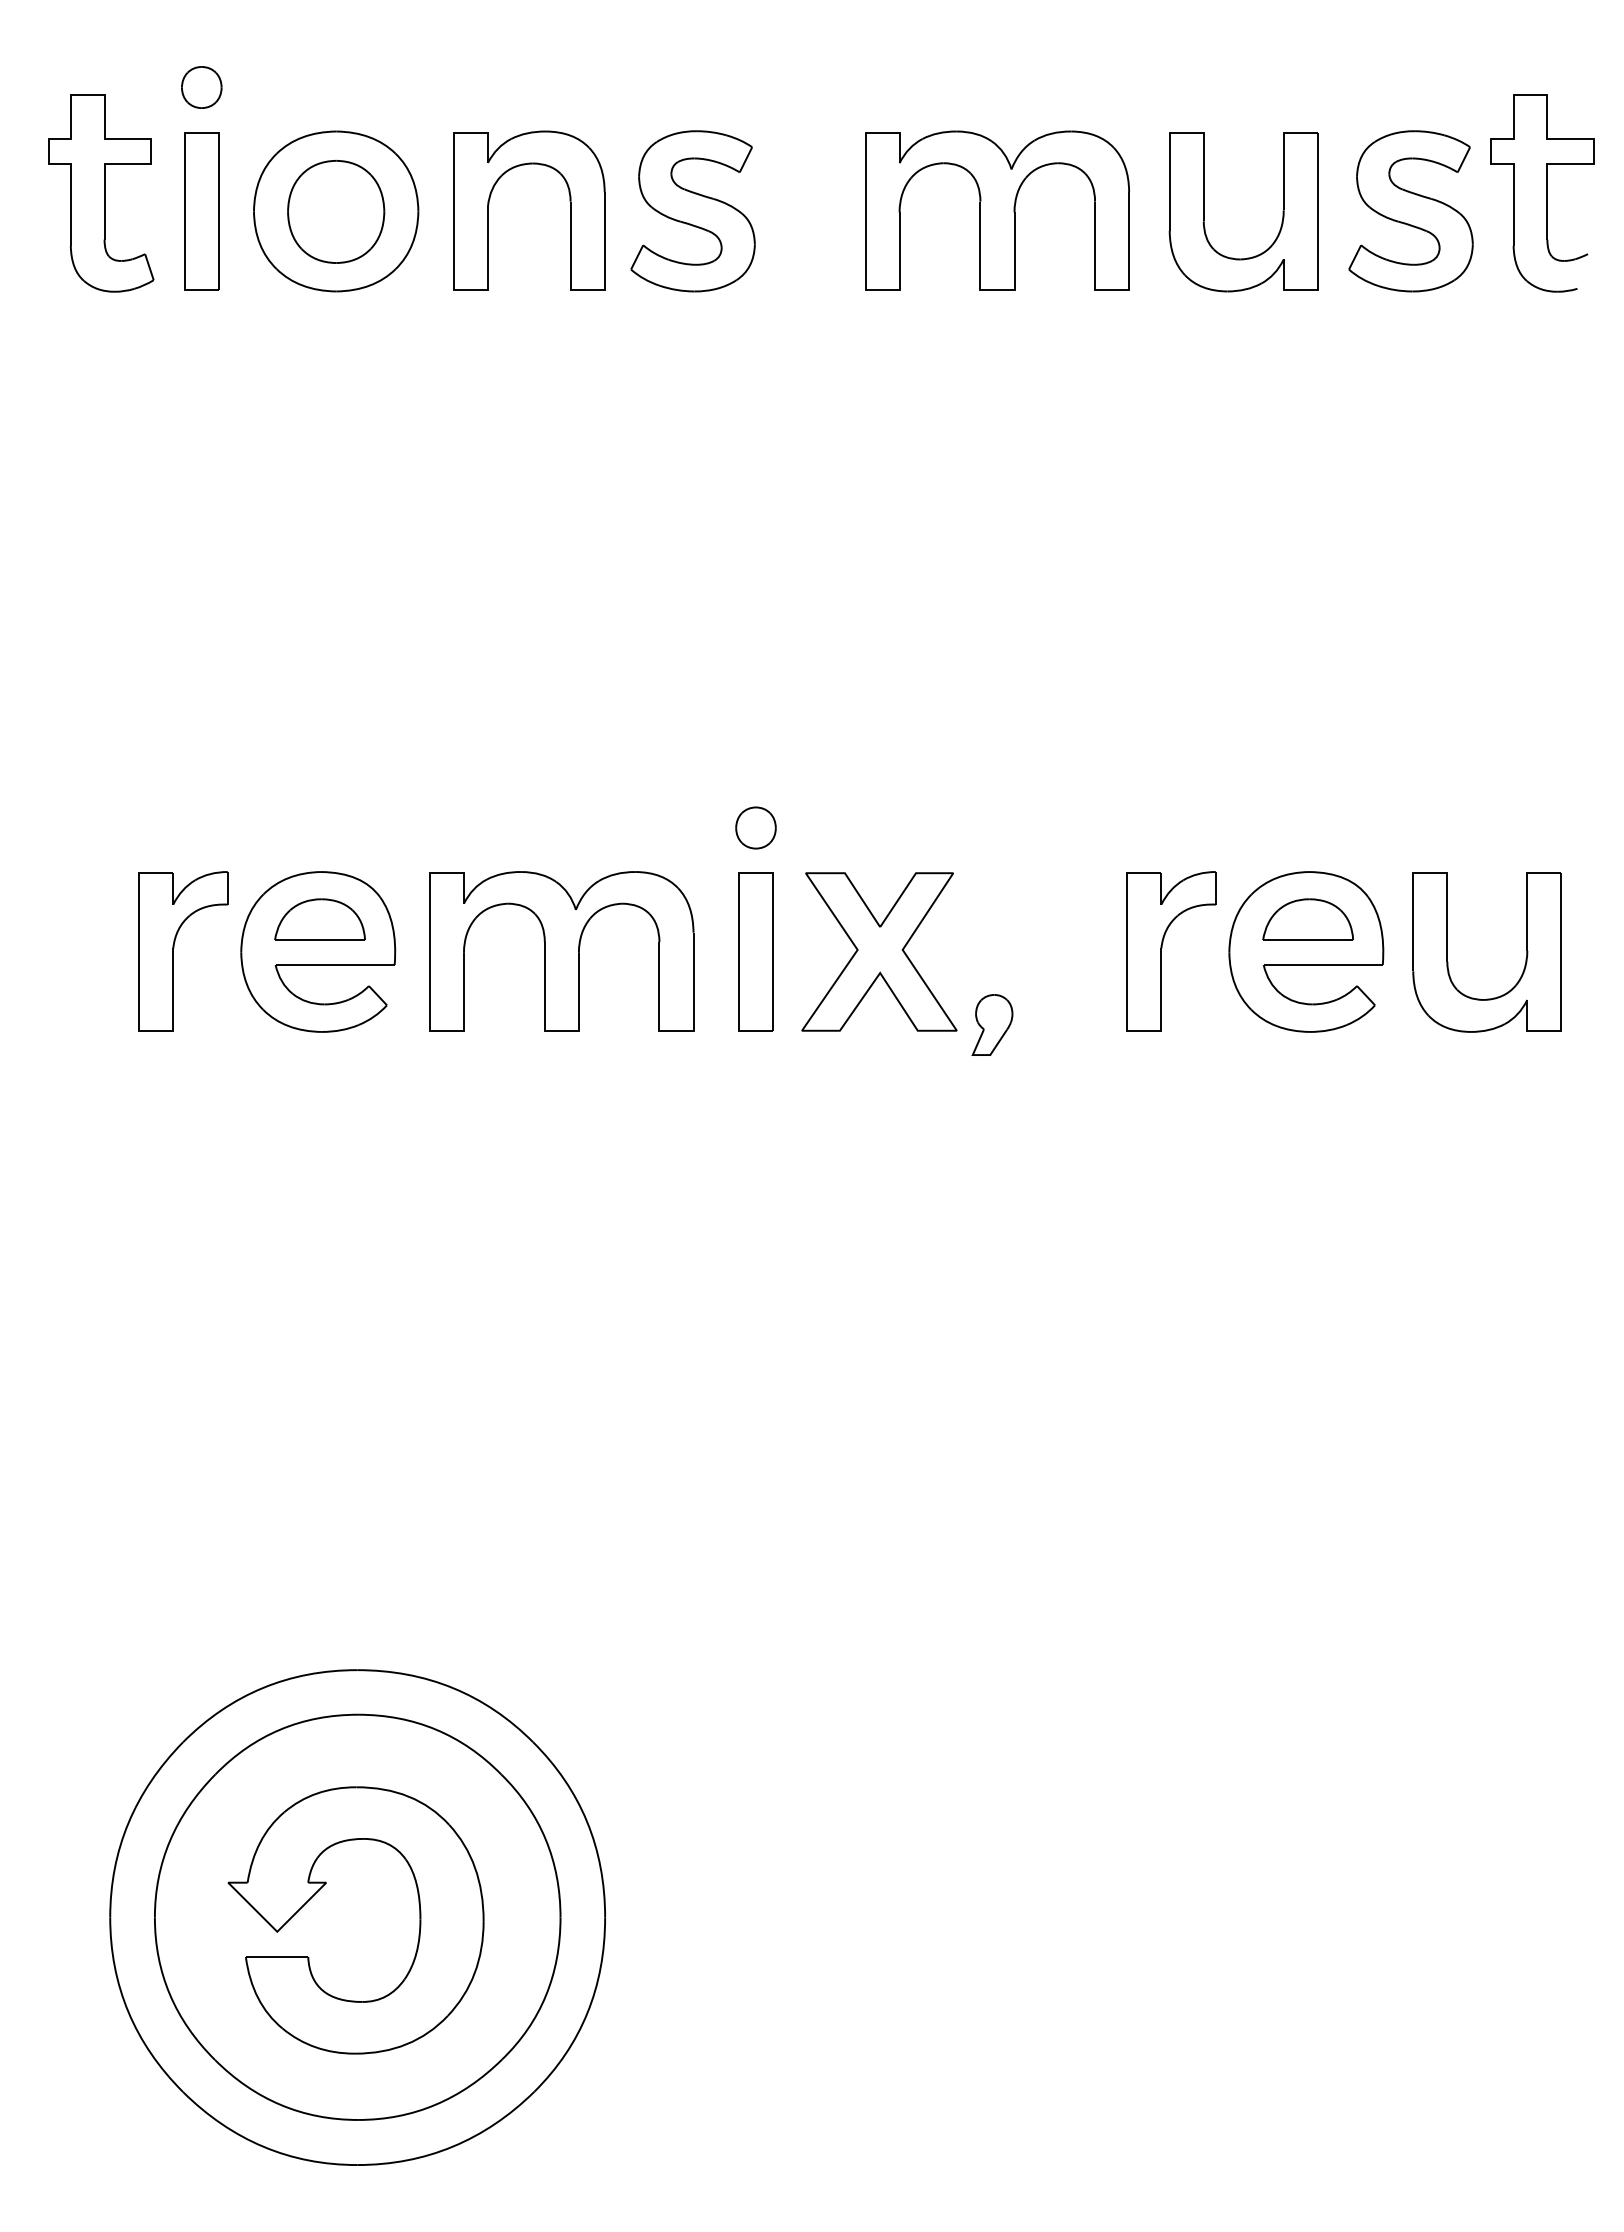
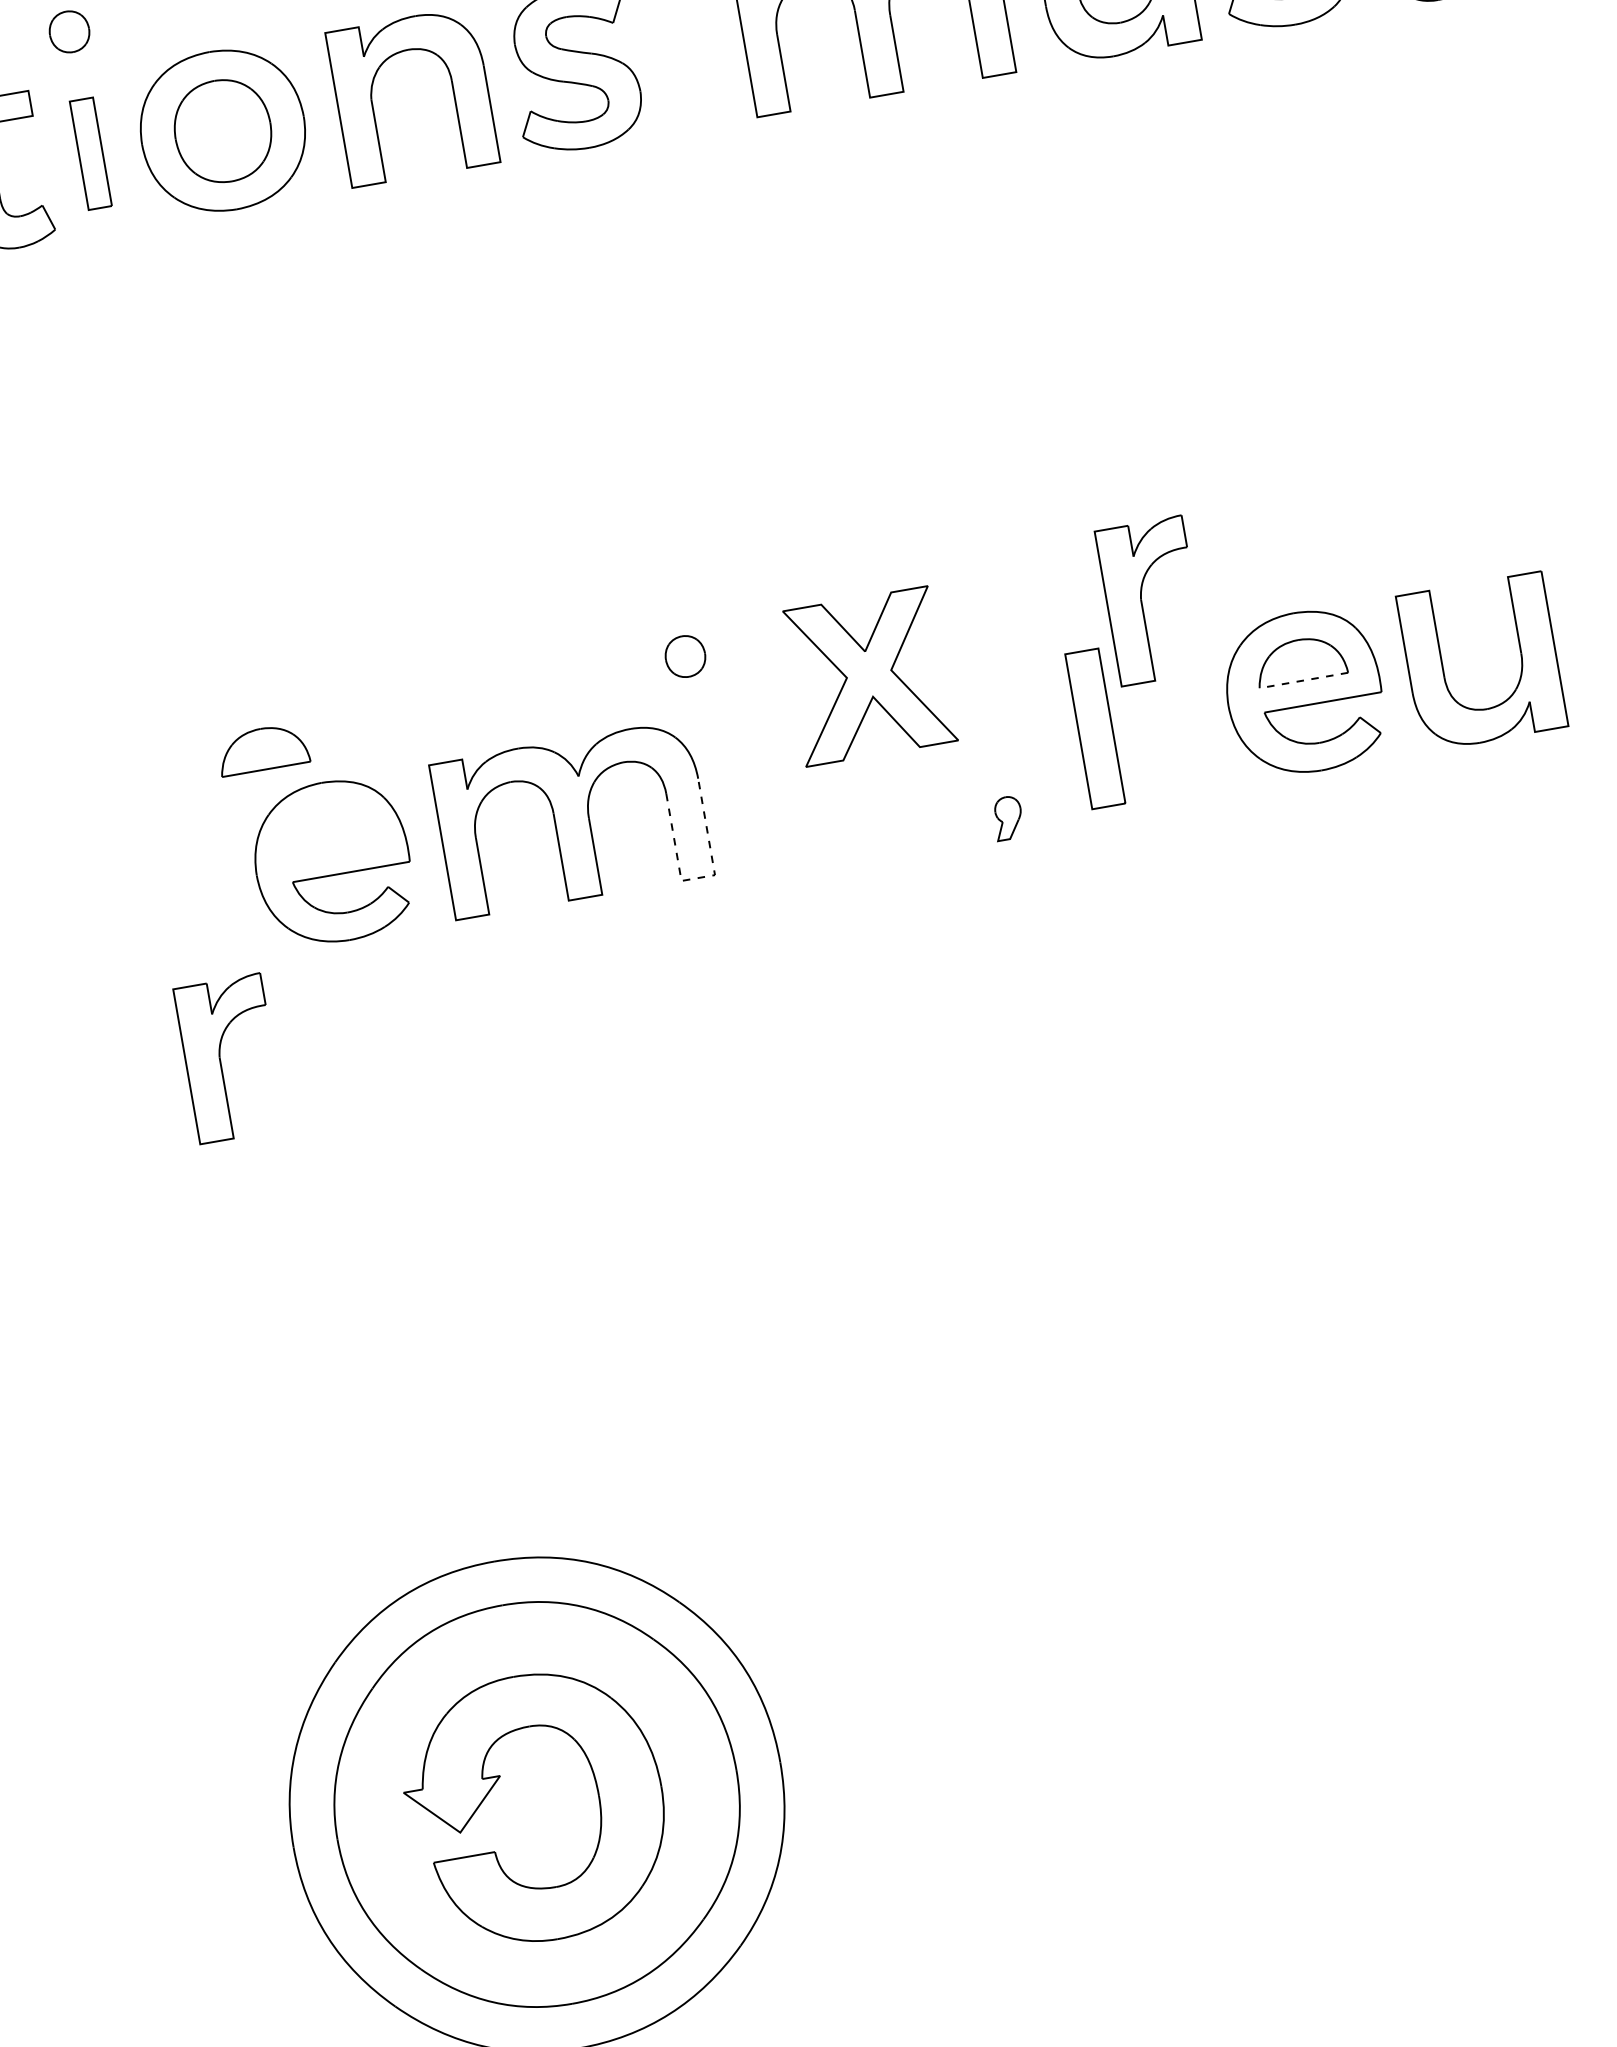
part: (201, 211) -> (90, 153), size x0.7
part: (755, 827) -> (684, 656), moved
part: (319, 919) -> (262, 749), moved
line: (1307, 940) -> (1303, 680), solid -> dashed
part: (174, 948) -> (220, 1057), moved
part: (1162, 948) -> (1142, 599), moved
part: (755, 951) -> (1094, 728), moved
part: (879, 951) -> (868, 675), moved
part: (992, 1024) -> (1007, 817), size x0.7
line: (681, 1030) -> (703, 876), solid -> dashed

